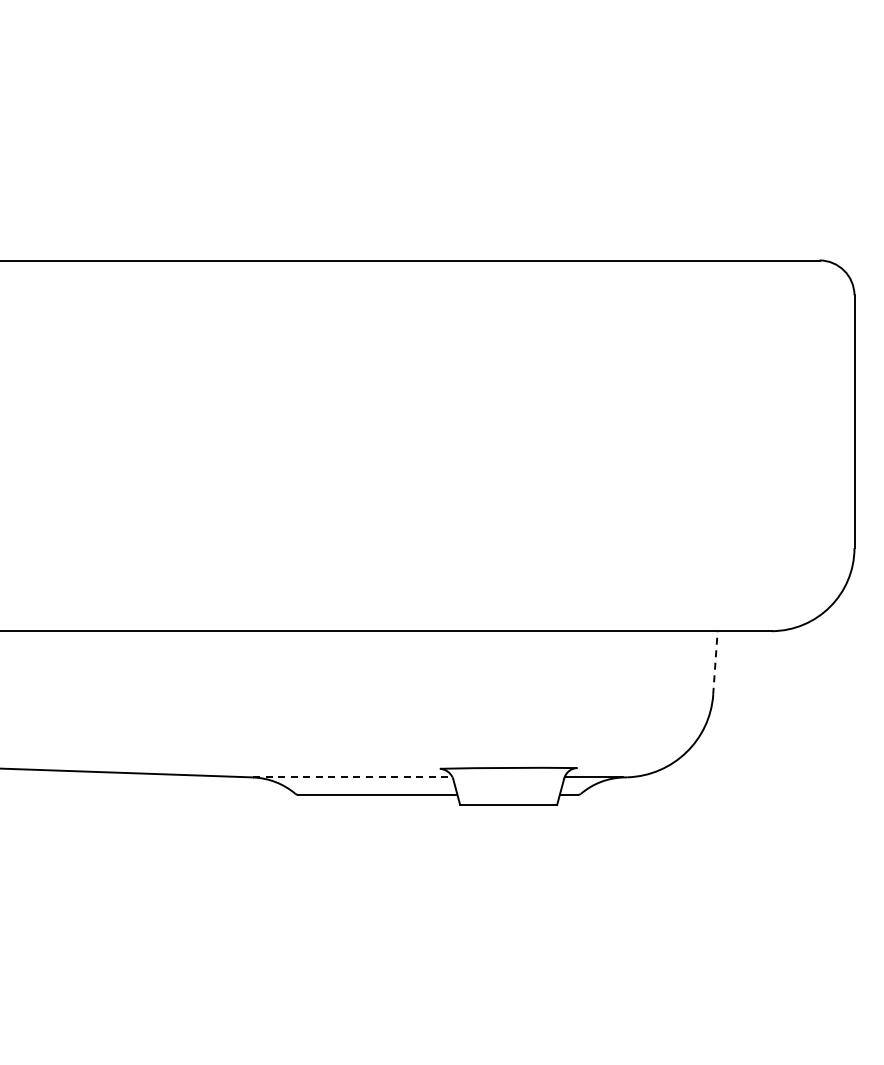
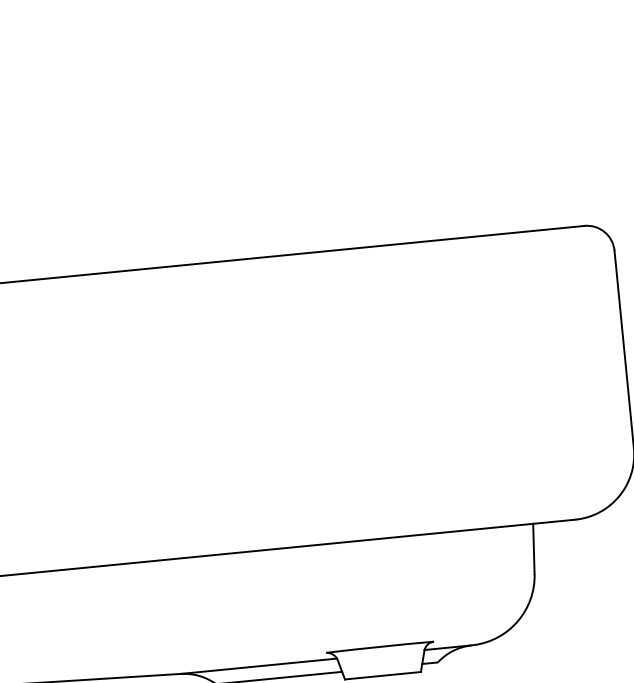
line: (715, 662) -> (533, 548), dashed -> solid
line: (352, 777) -> (258, 666), dashed -> solid

